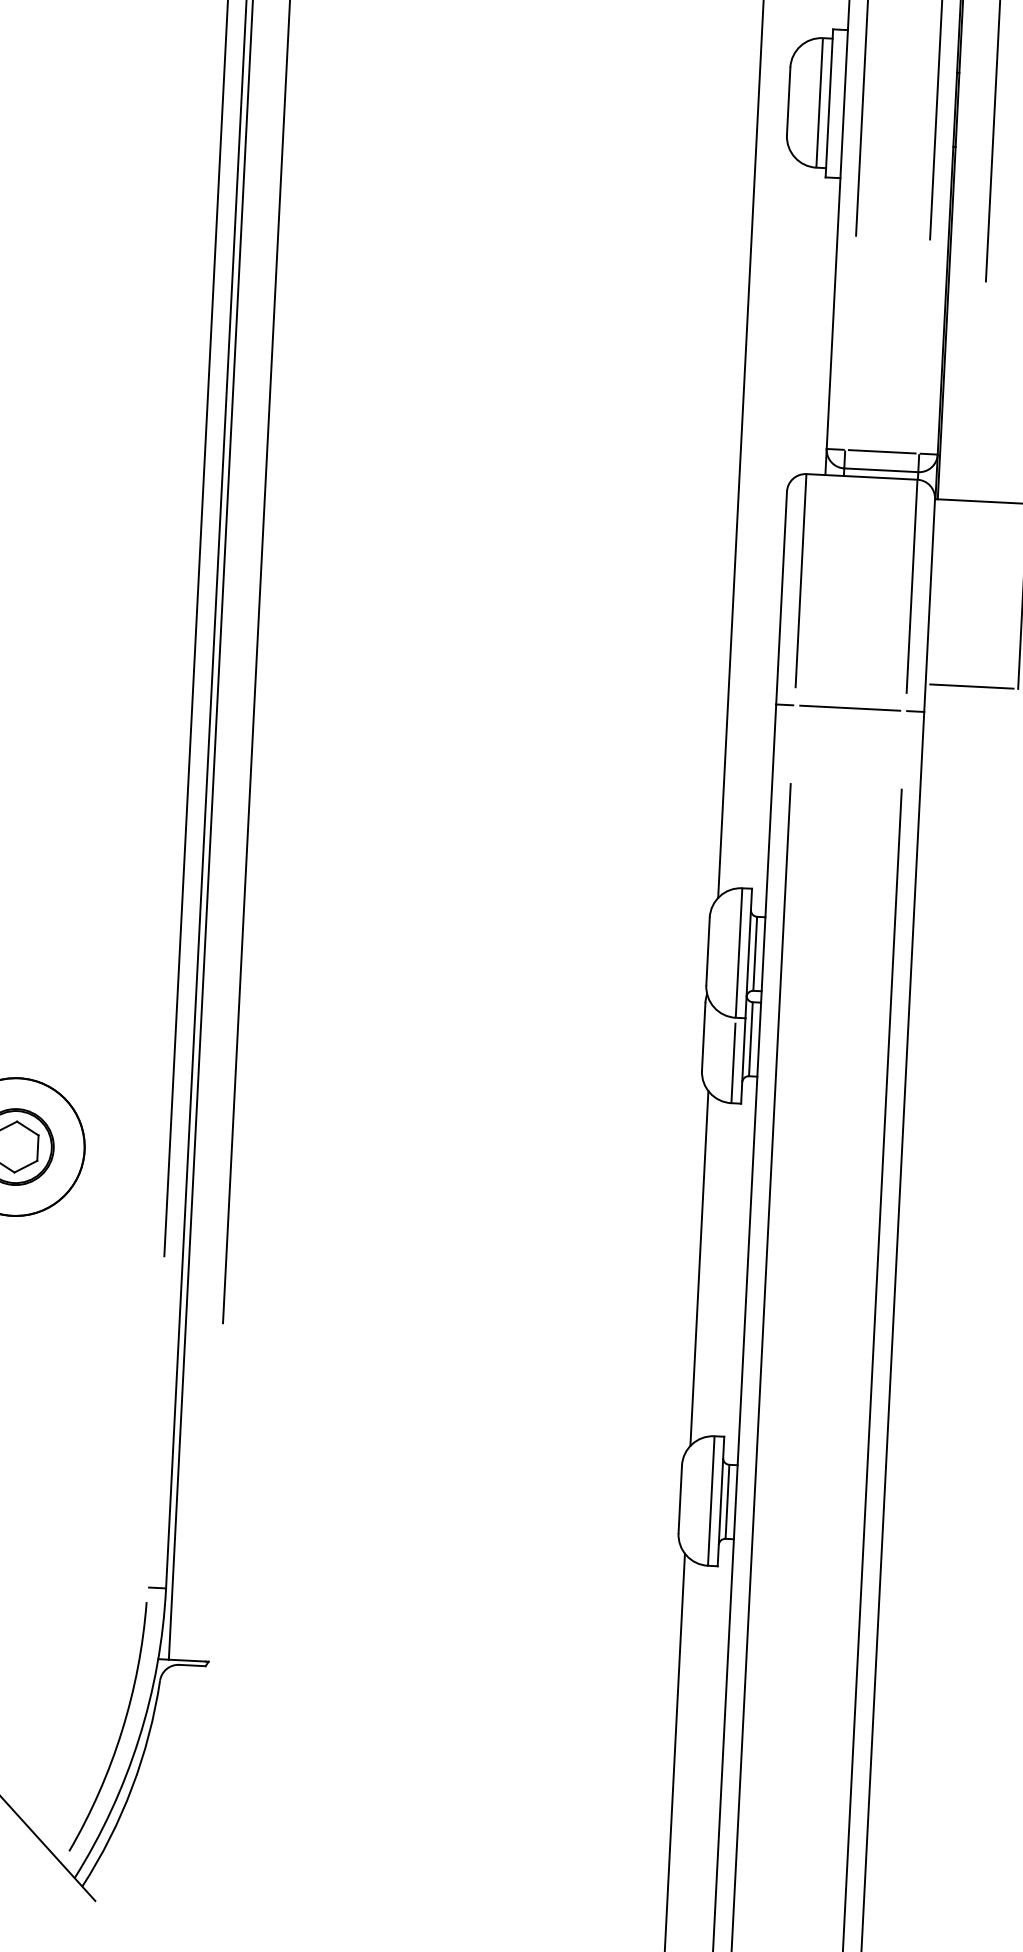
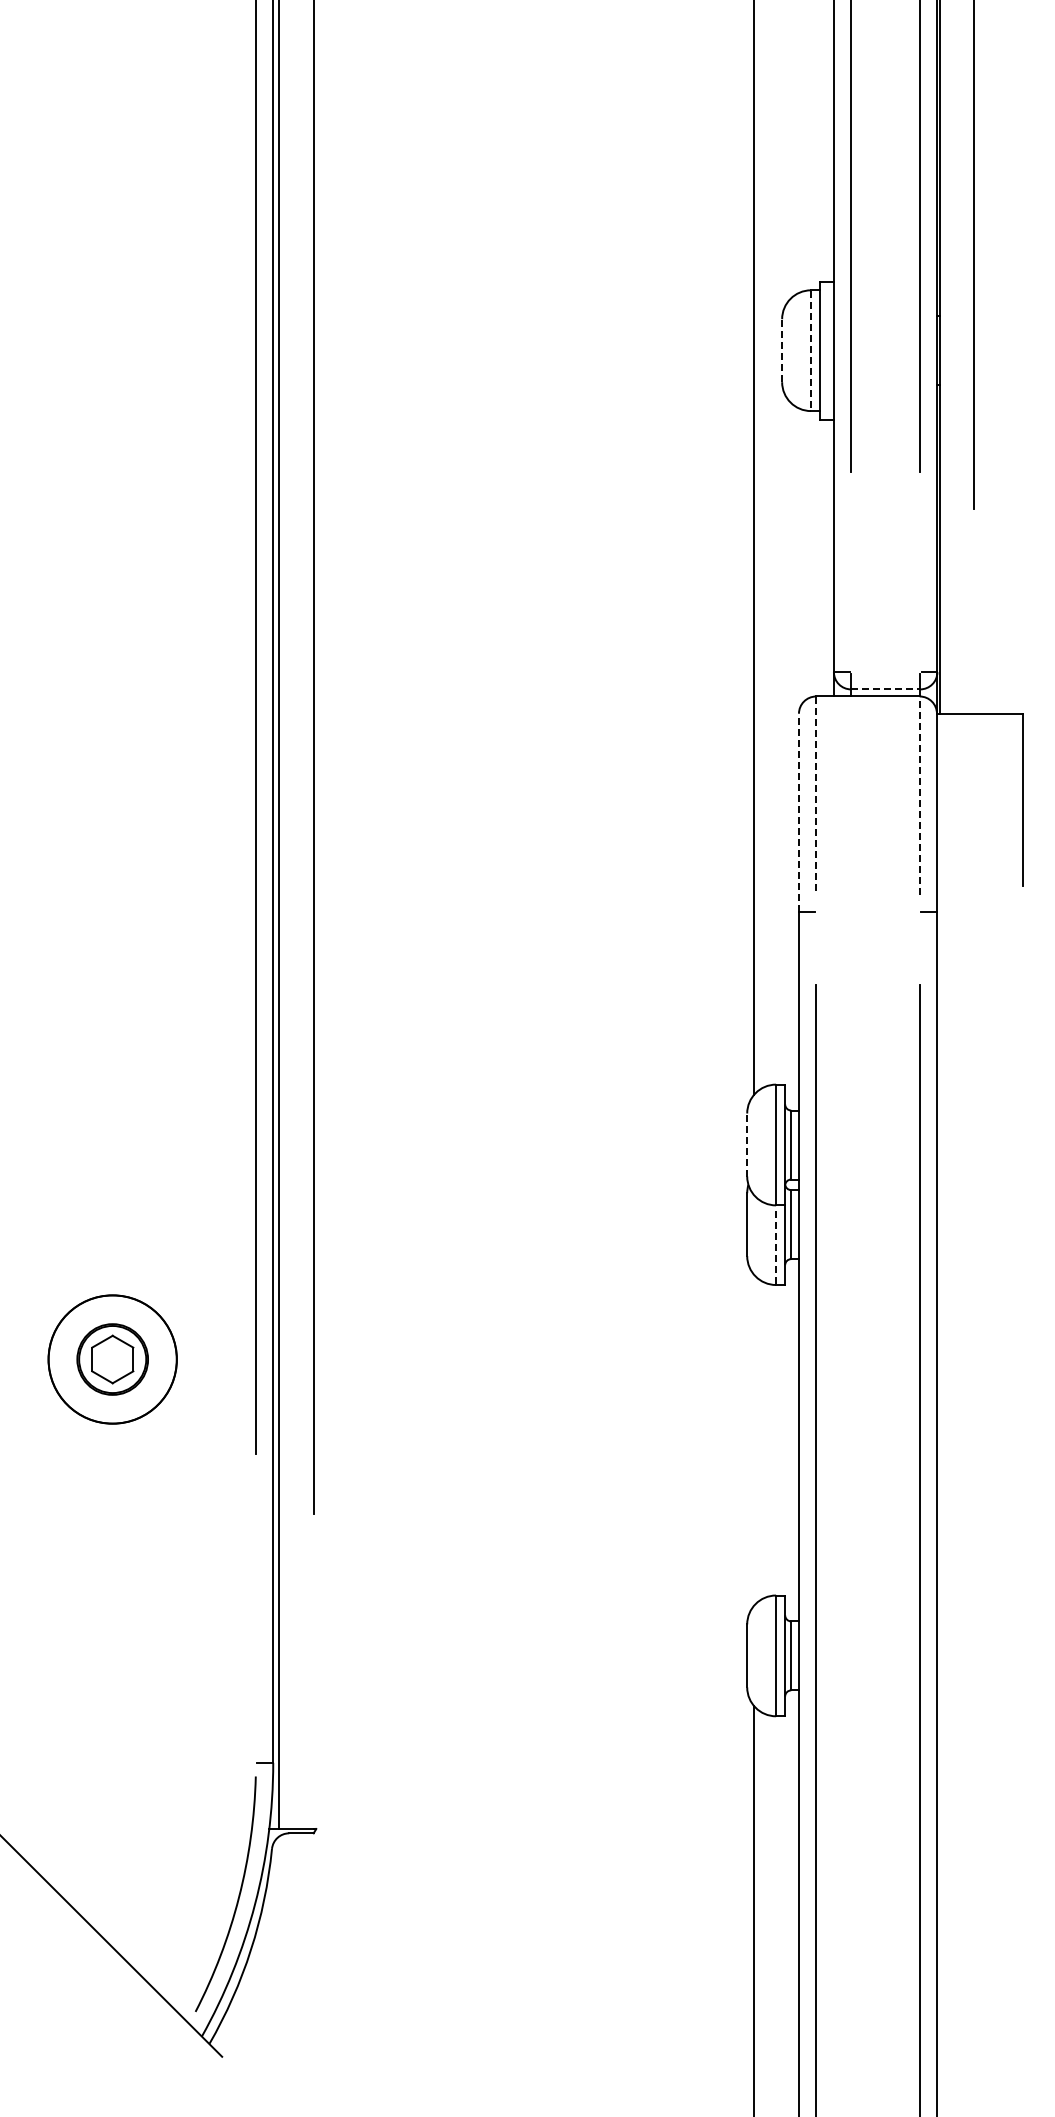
line: (789, 101) -> (782, 350), solid -> dashed
line: (820, 102) -> (811, 350), solid -> dashed
line: (882, 452) -> (885, 672), removed
line: (881, 470) -> (885, 689), solid -> dashed
line: (801, 581) -> (816, 796), solid -> dashed
line: (911, 585) -> (919, 795), solid -> dashed
line: (781, 597) -> (798, 812), solid -> dashed
line: (971, 686) -> (979, 886), removed
line: (849, 708) -> (867, 912), removed
line: (708, 950) -> (747, 1144), solid -> dashed
line: (733, 1062) -> (776, 1247), solid -> dashed
line: (699, 1267) -> (754, 1439), removed

